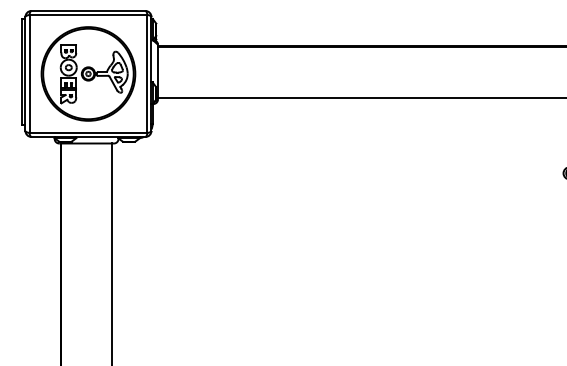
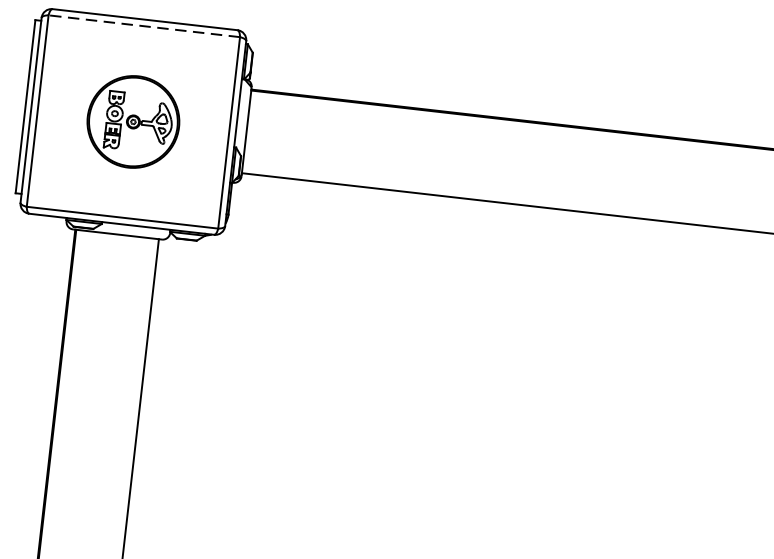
line: (88, 15) -> (144, 27), solid -> dashed
part: (88, 73) -> (133, 121), size x0.6

